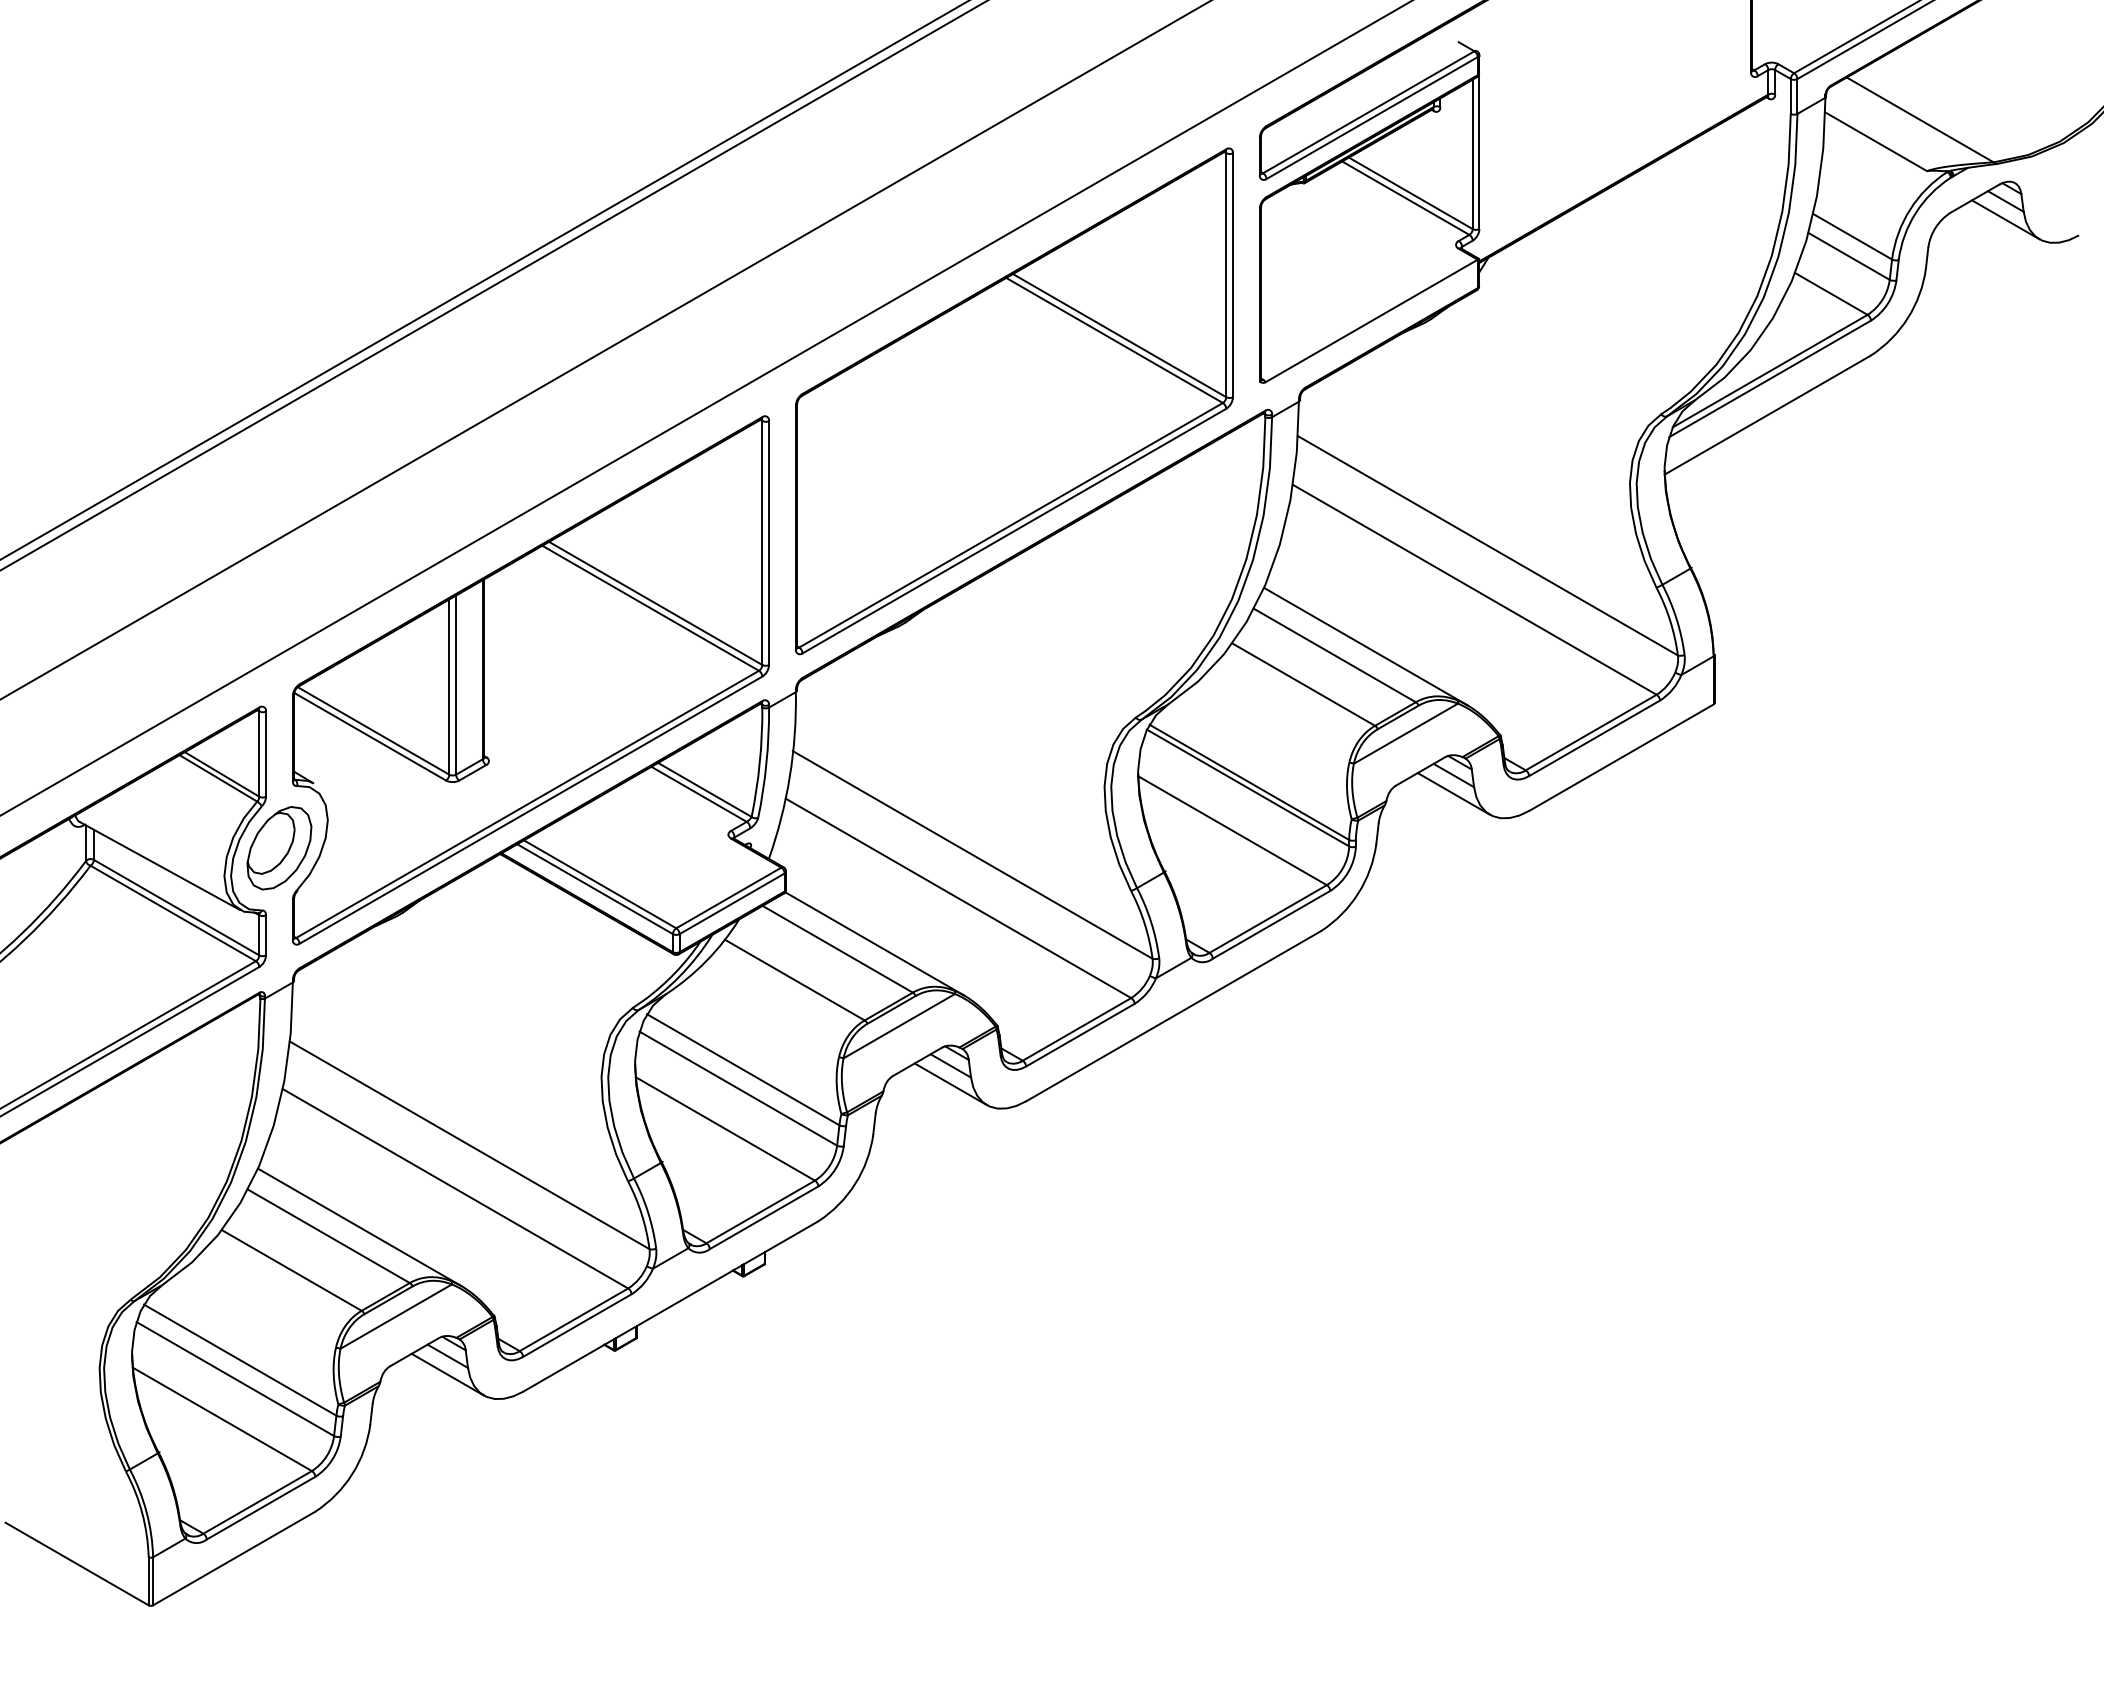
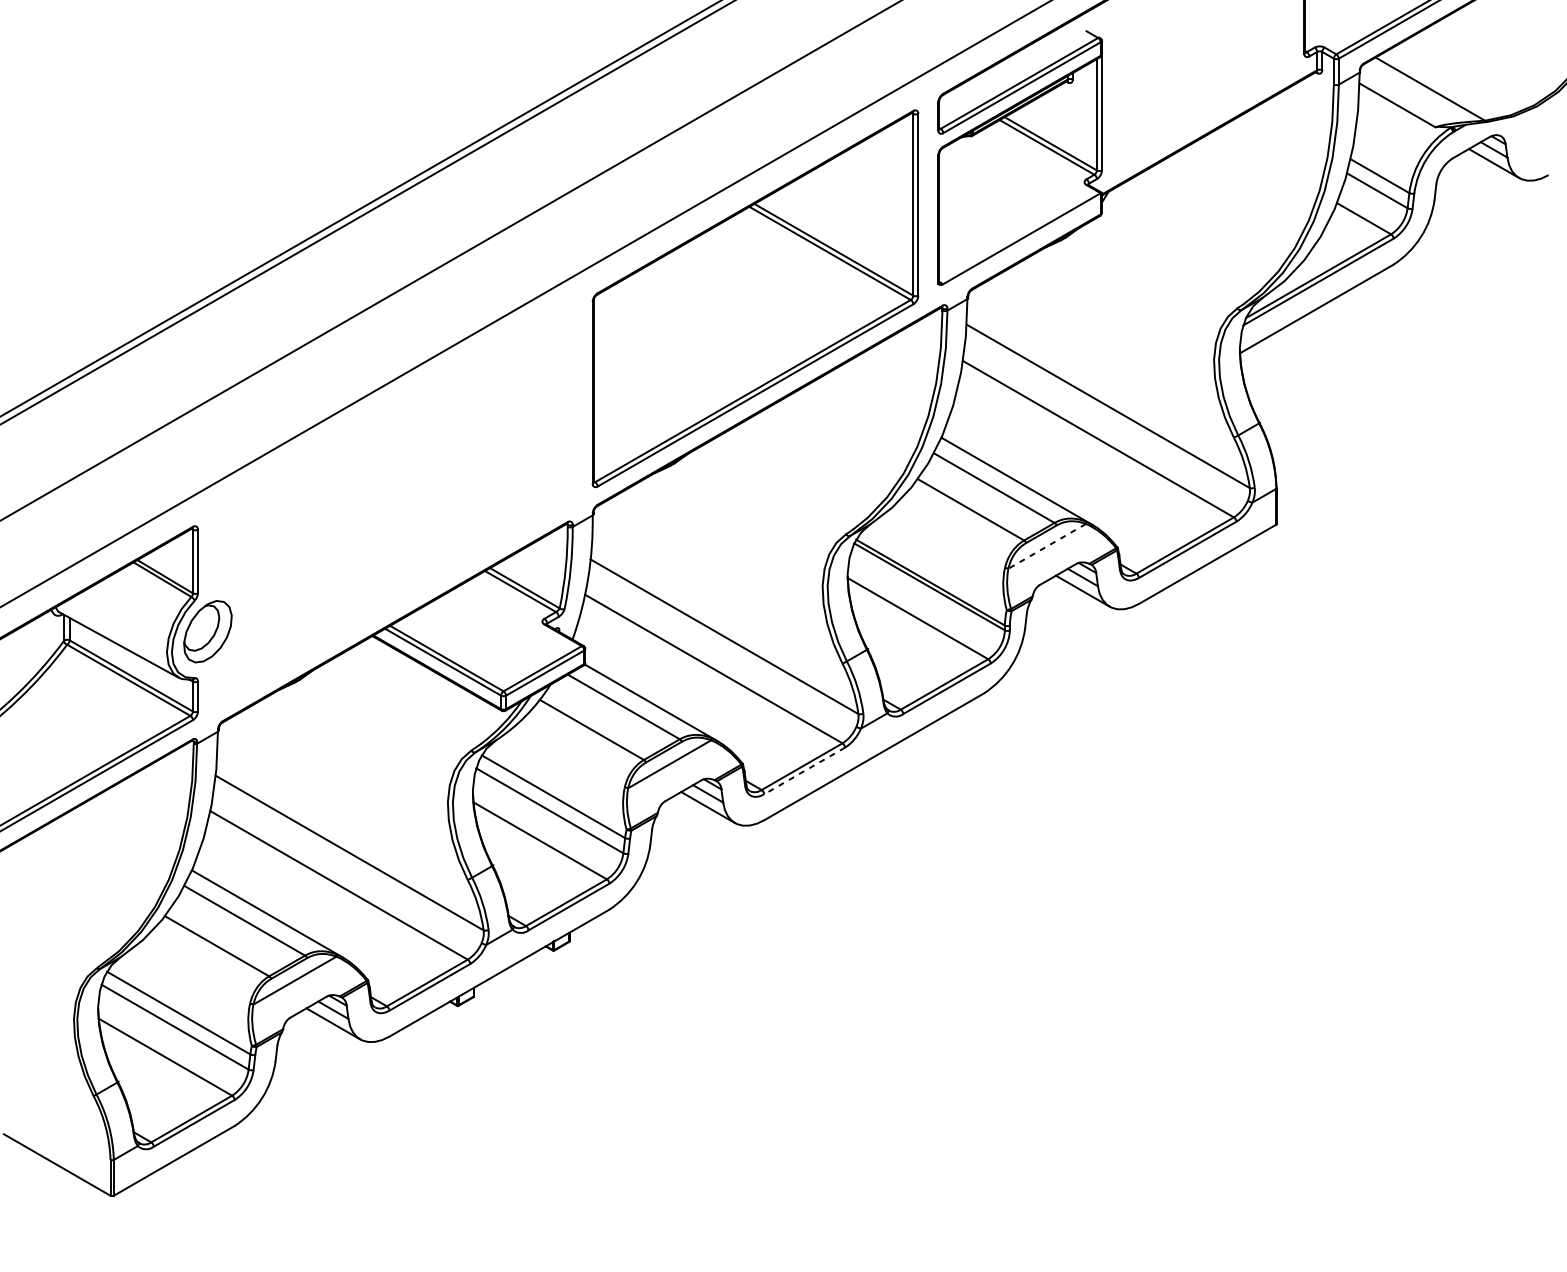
part: (530, 680) -> (394, 506), removed
line: (1405, 733) -> (1046, 546), solid -> dashed
line: (1080, 1035) -> (804, 771), solid -> dashed

